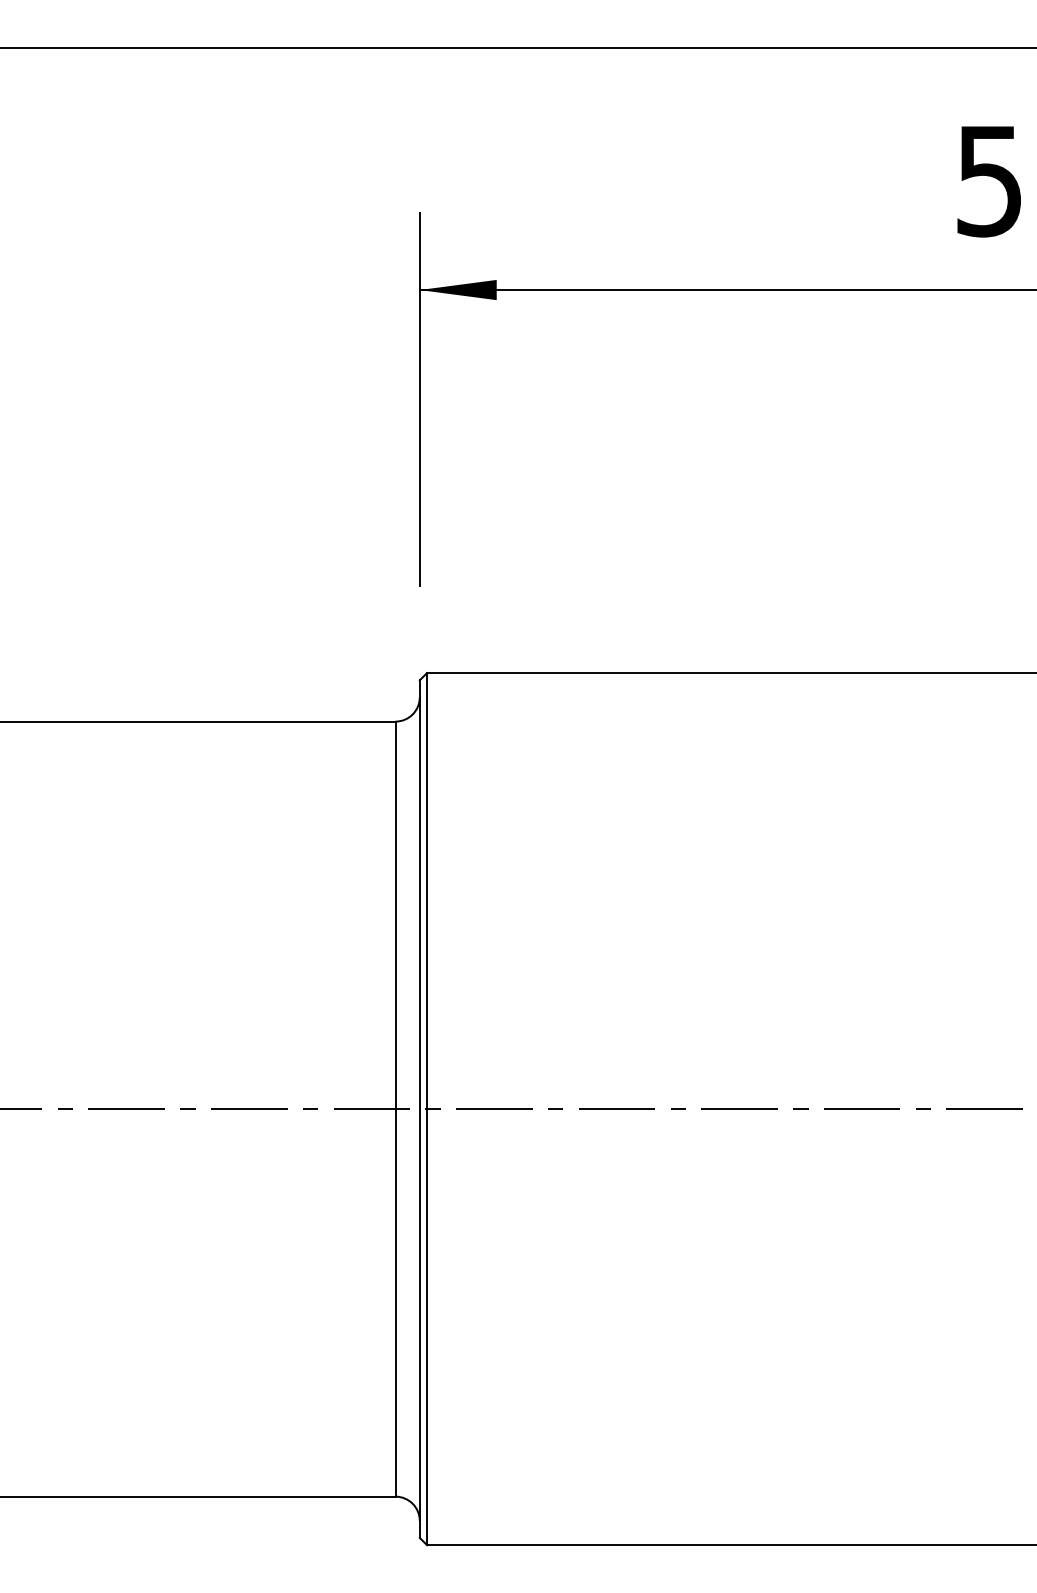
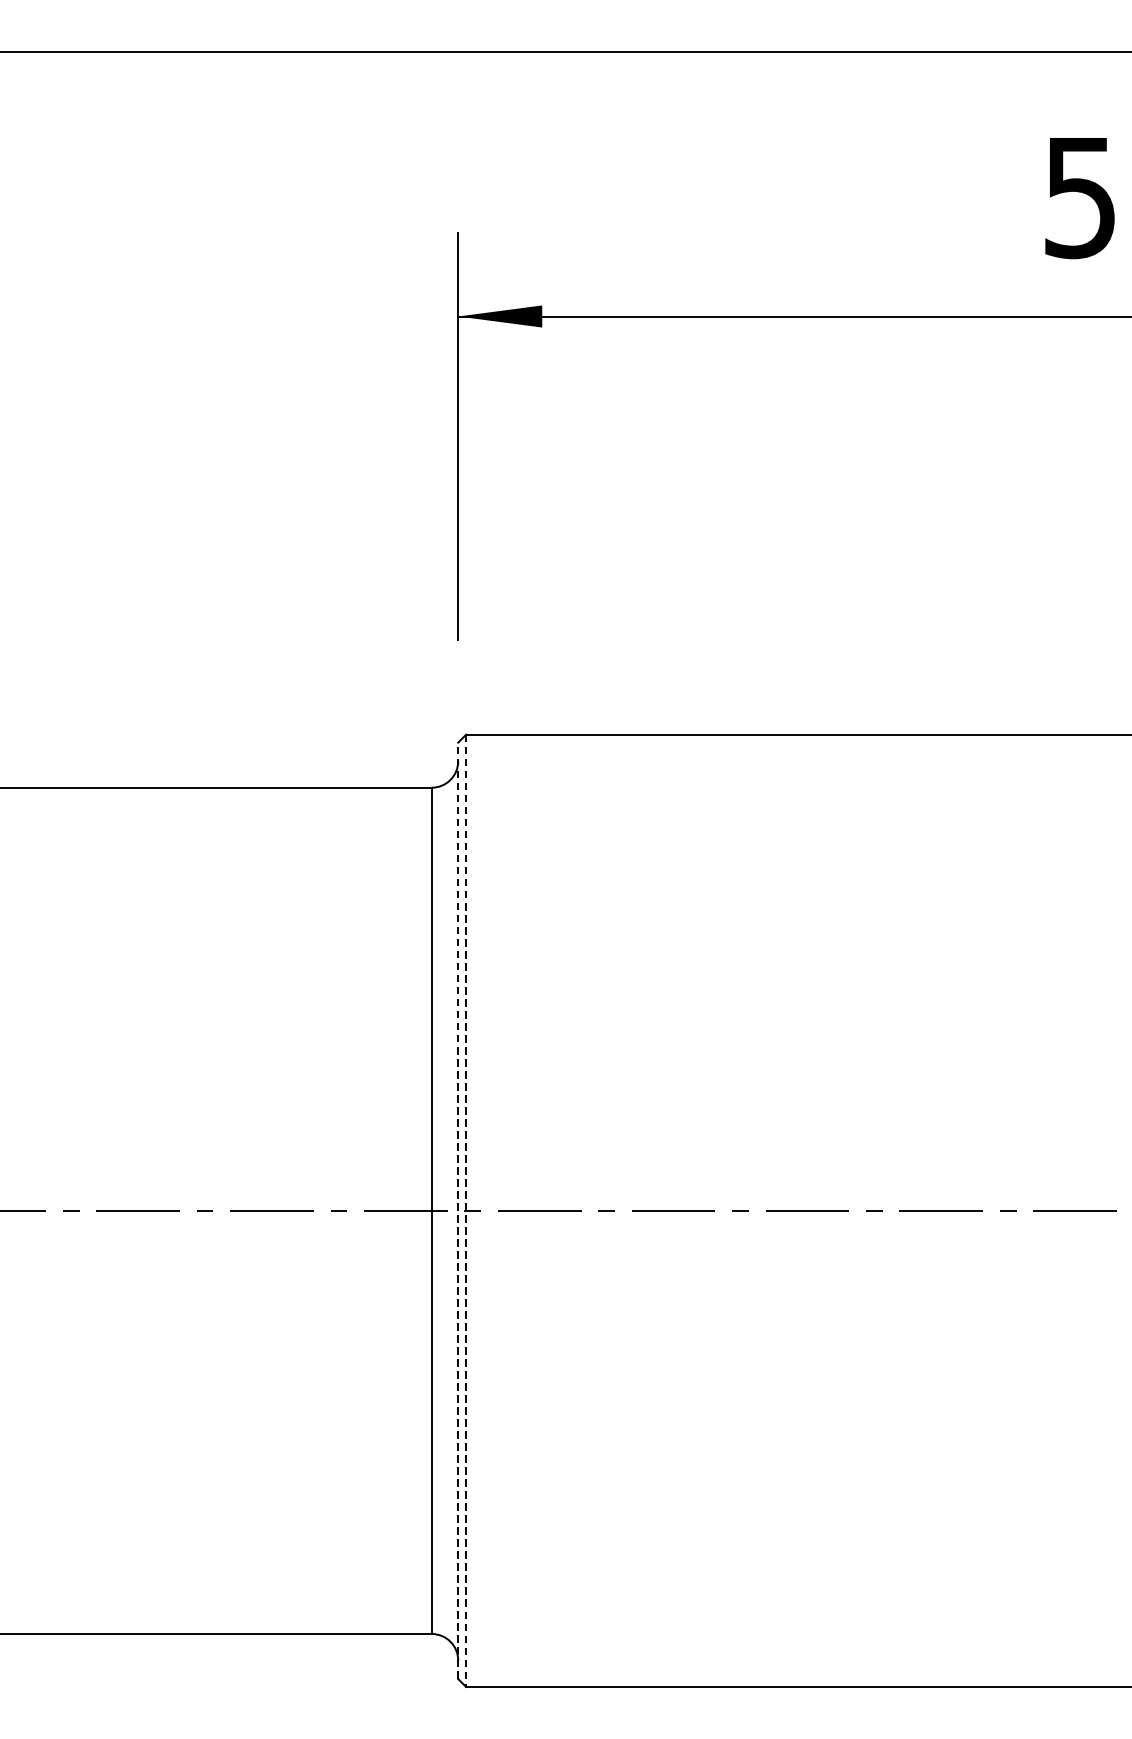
line: (419, 1109) -> (457, 1211), solid -> dashed
line: (427, 1109) -> (466, 1211), solid -> dashed

